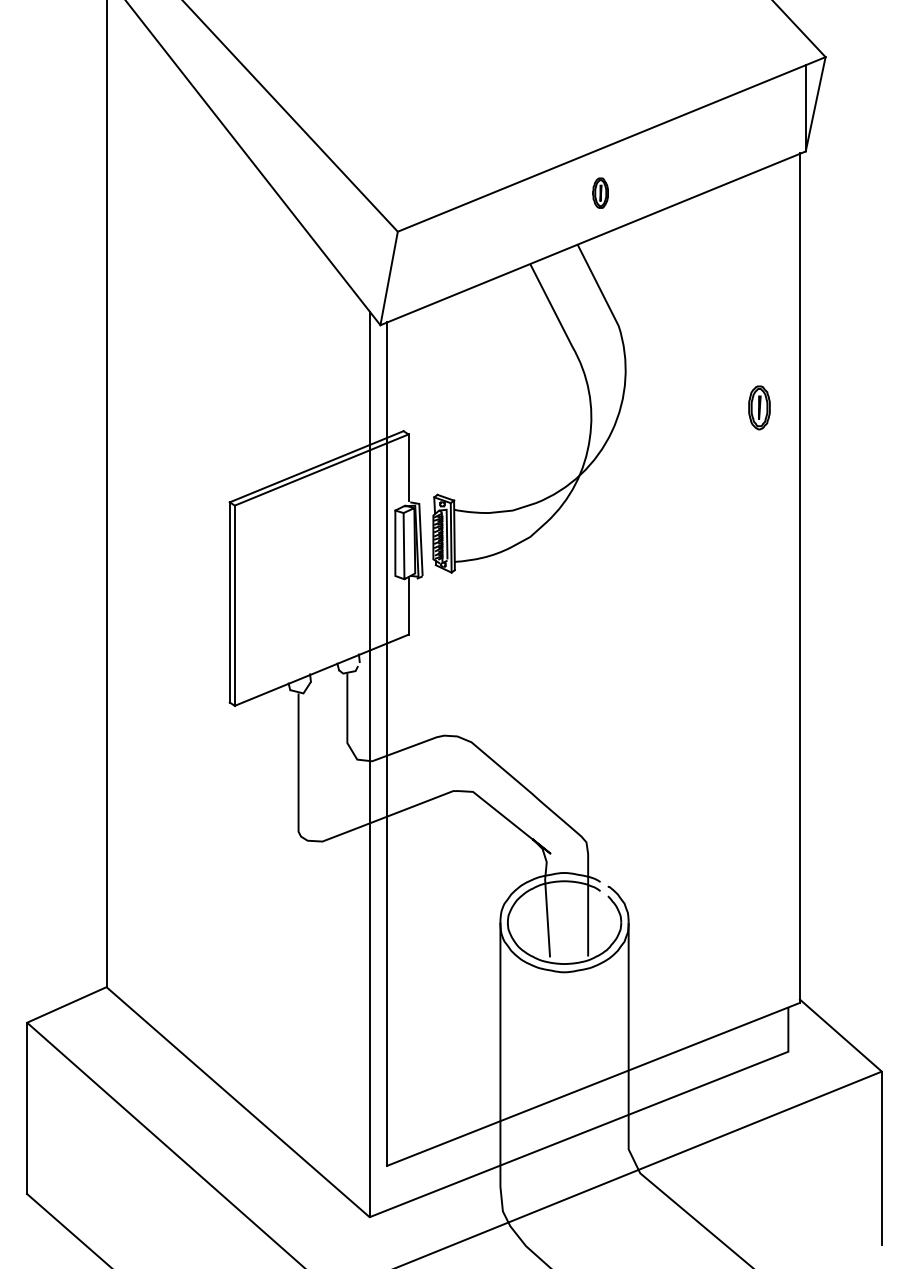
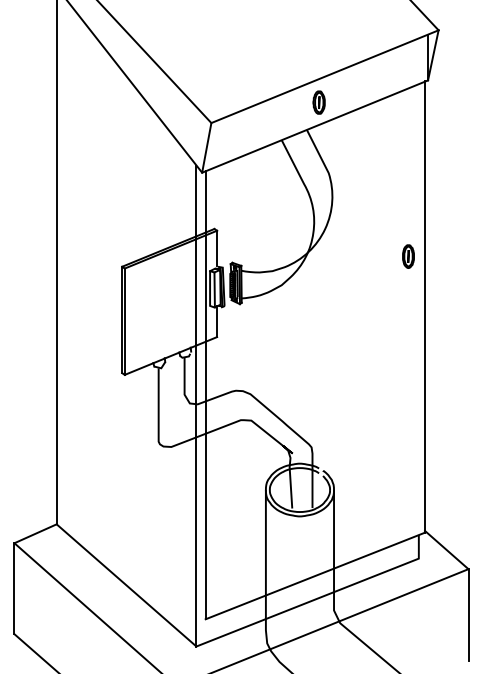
part: (599, 193) -> (318, 102), size x1.43
part: (759, 407) -> (408, 256), moved

